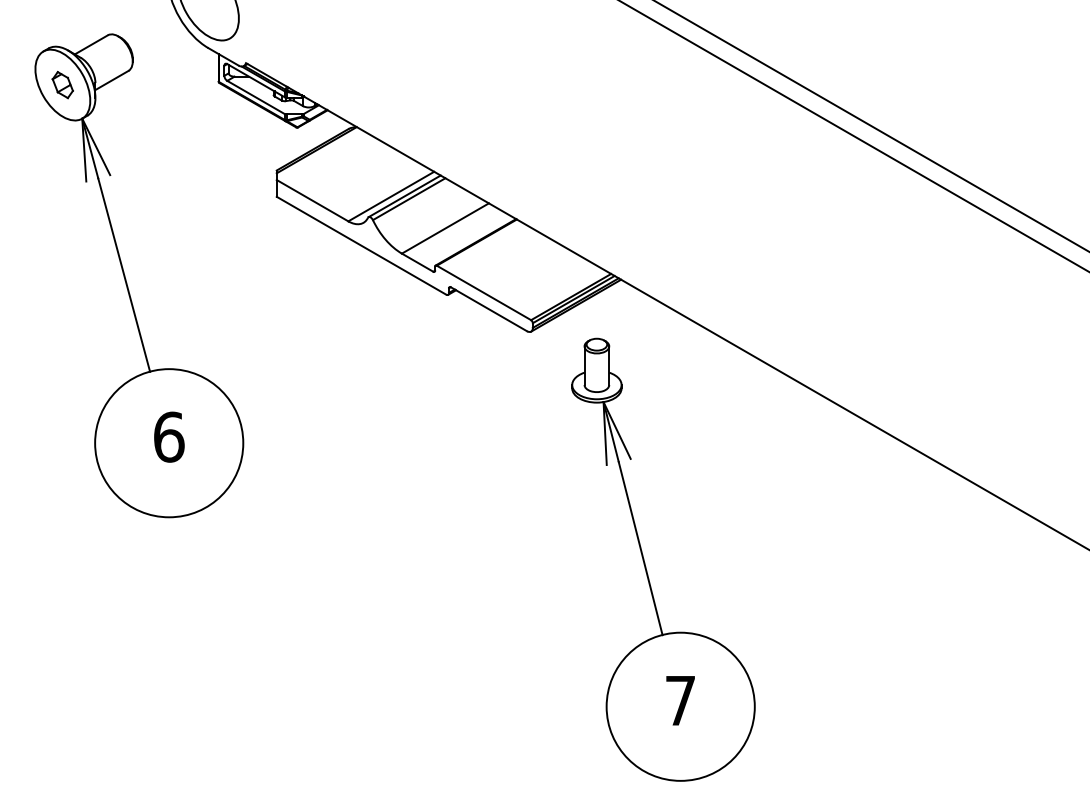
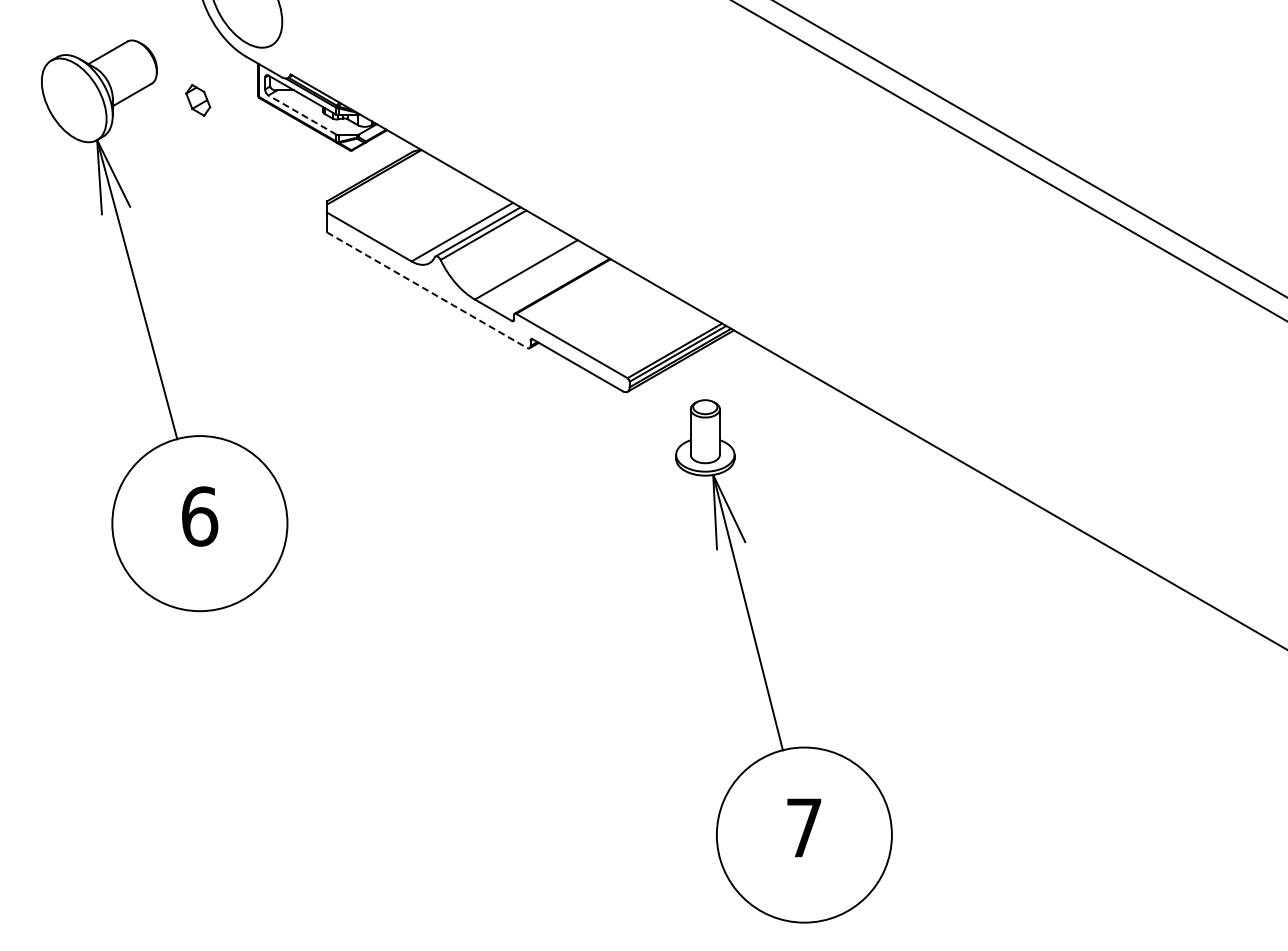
part: (63, 84) -> (198, 99), moved
line: (256, 97) -> (302, 114), solid -> dashed
line: (361, 245) -> (427, 290), solid -> dashed

